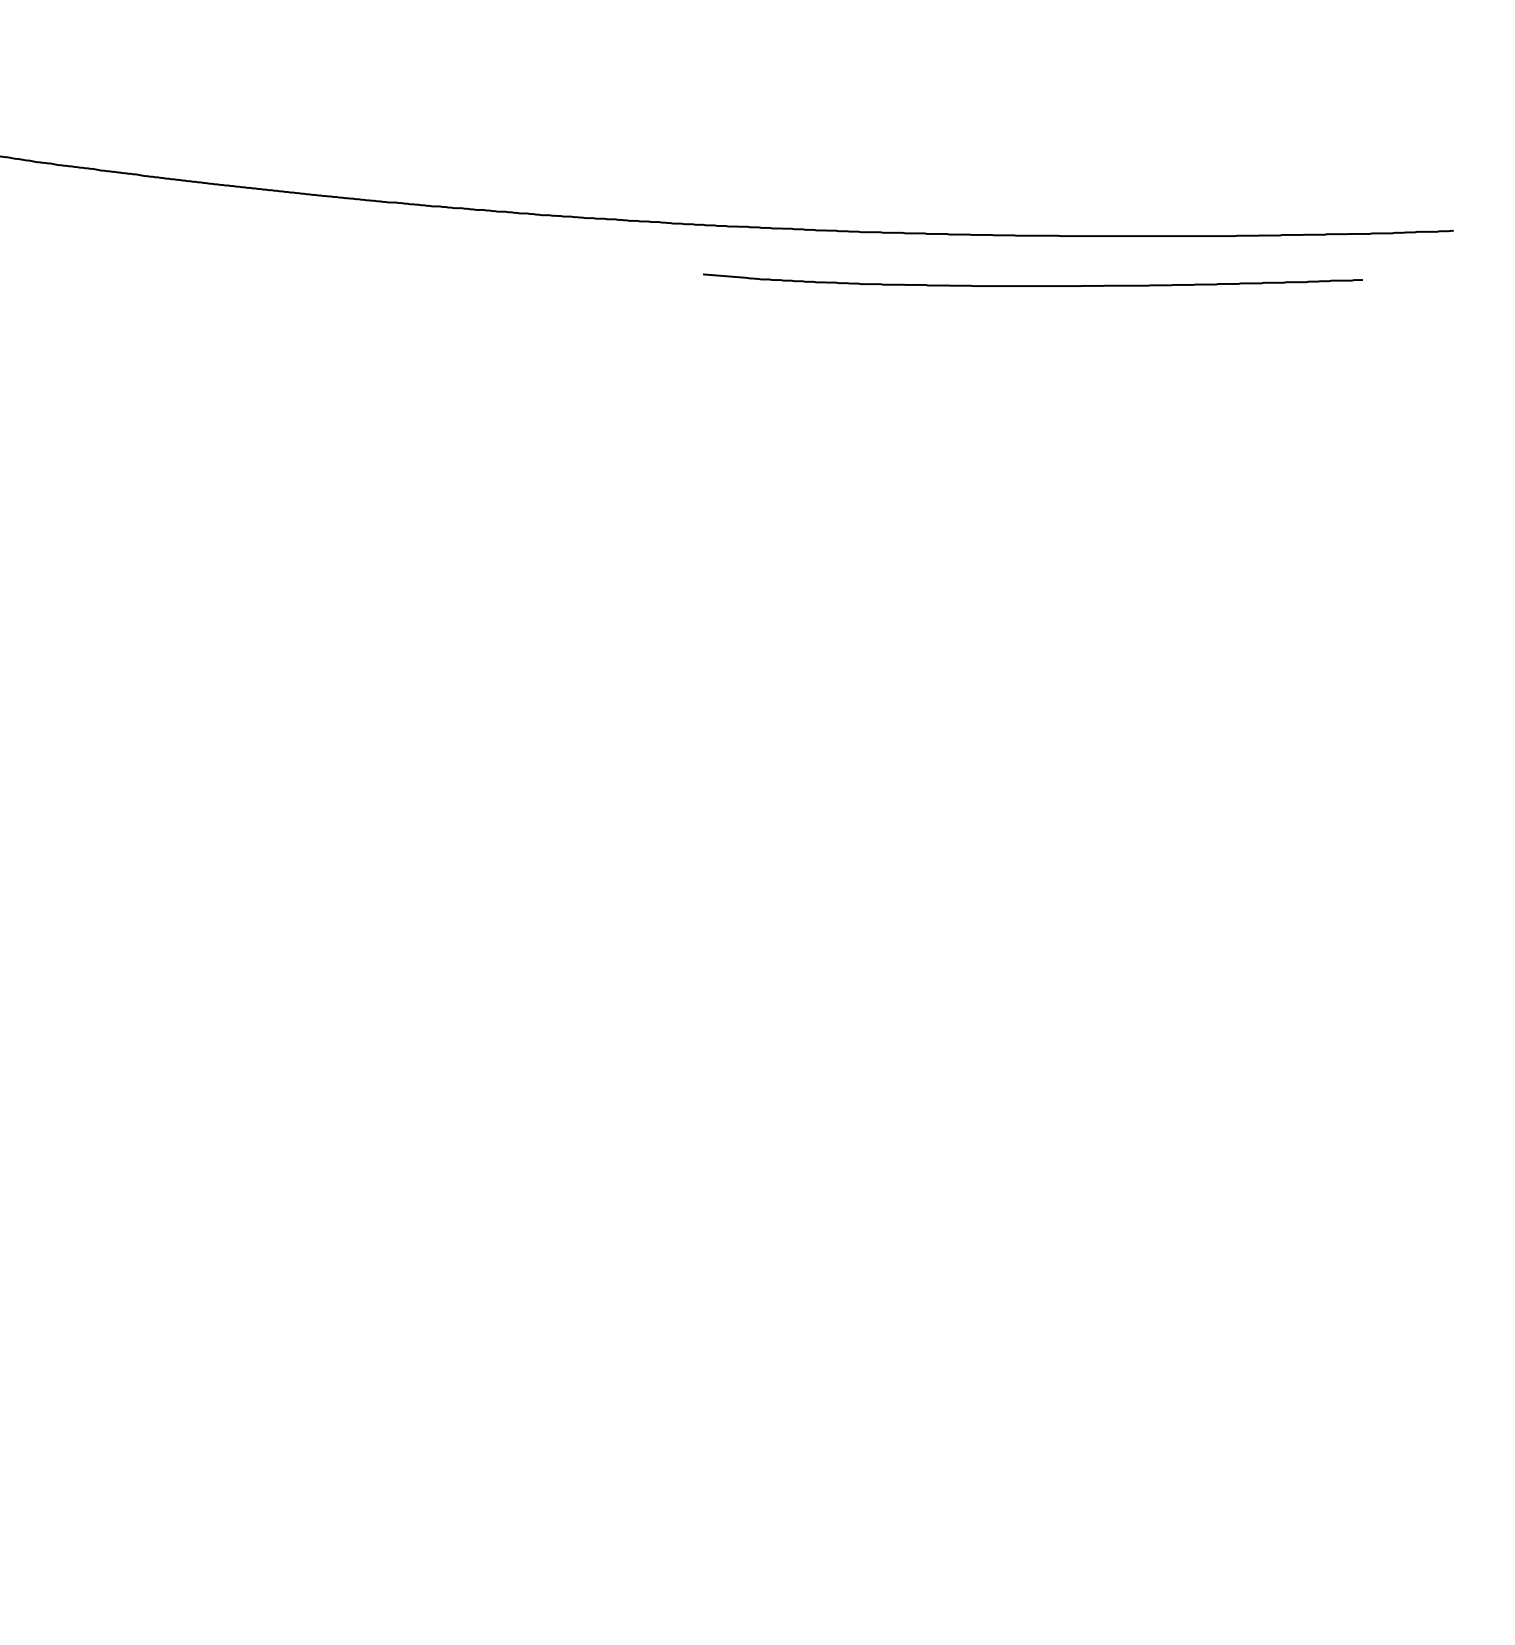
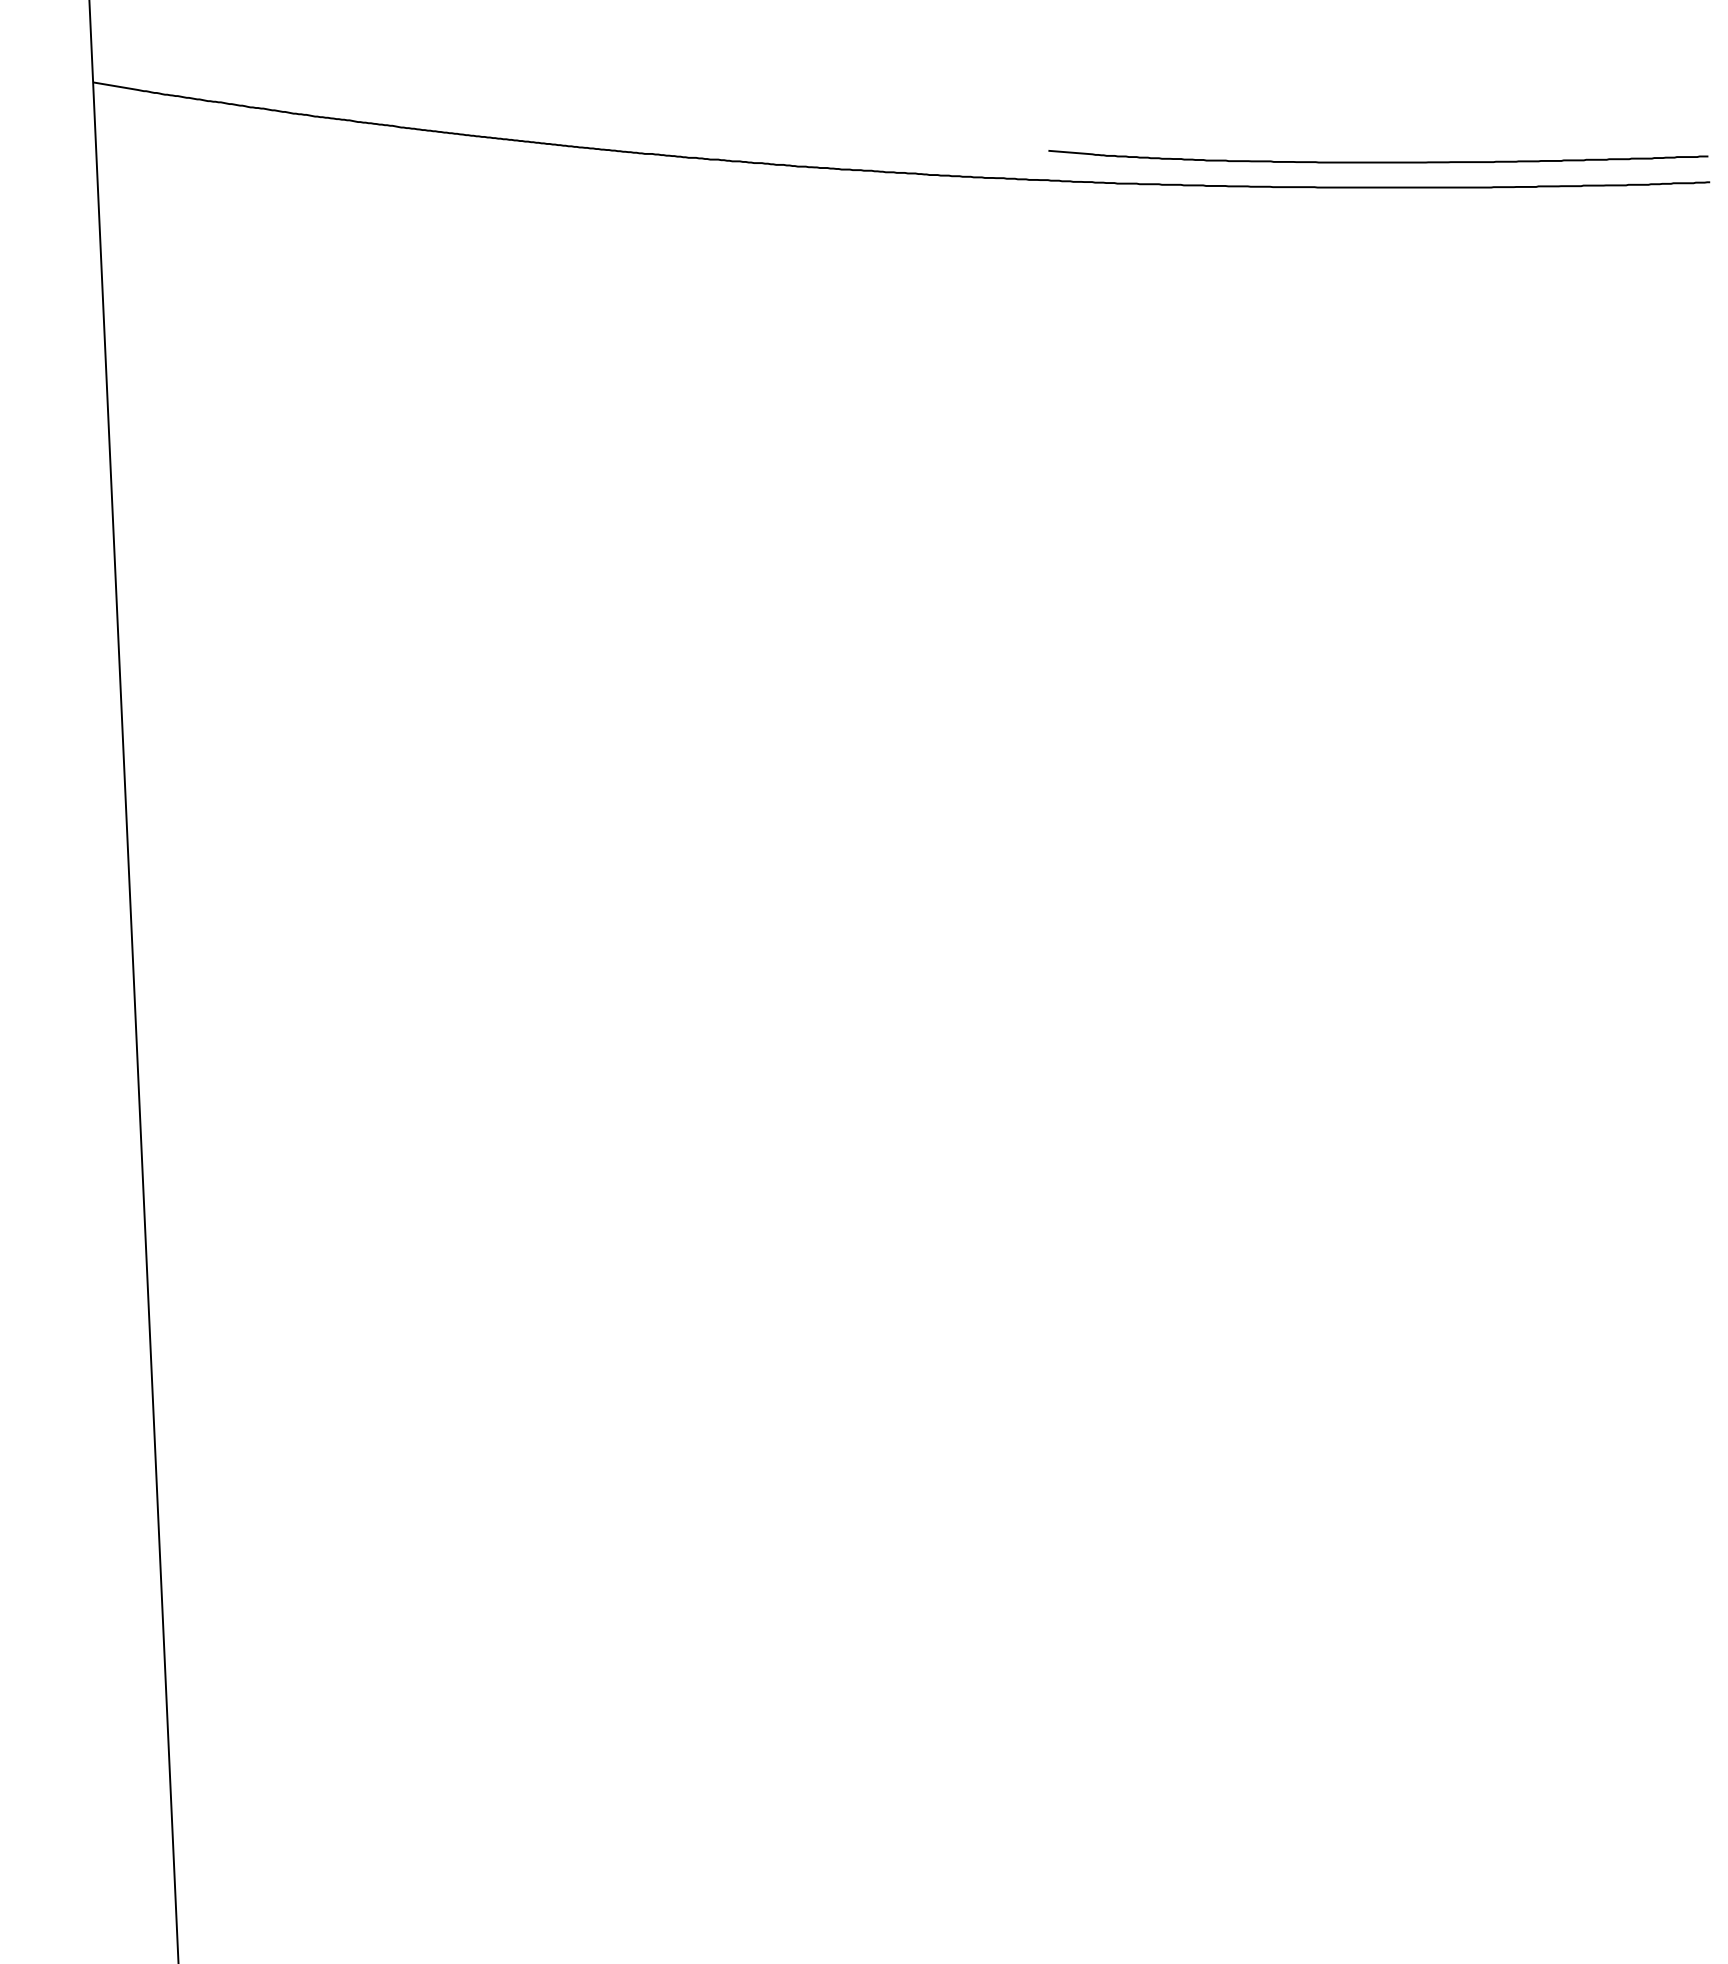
curve: (1033, 285) -> (1378, 161), moved

